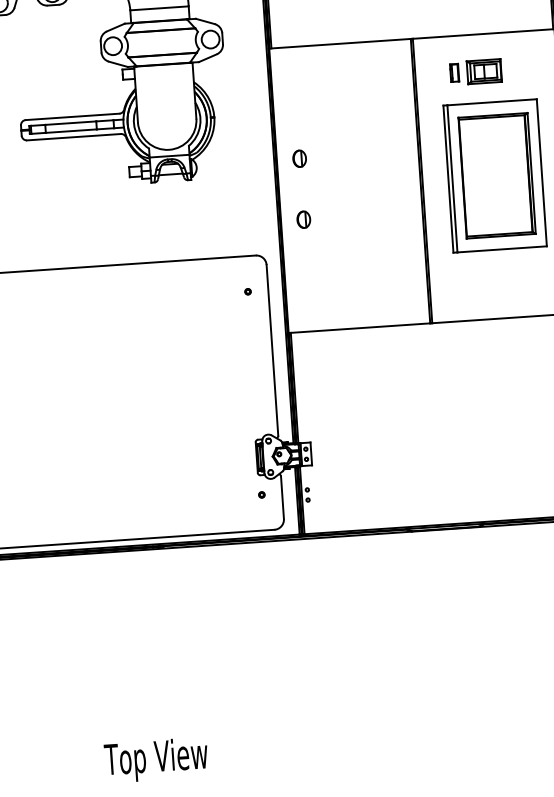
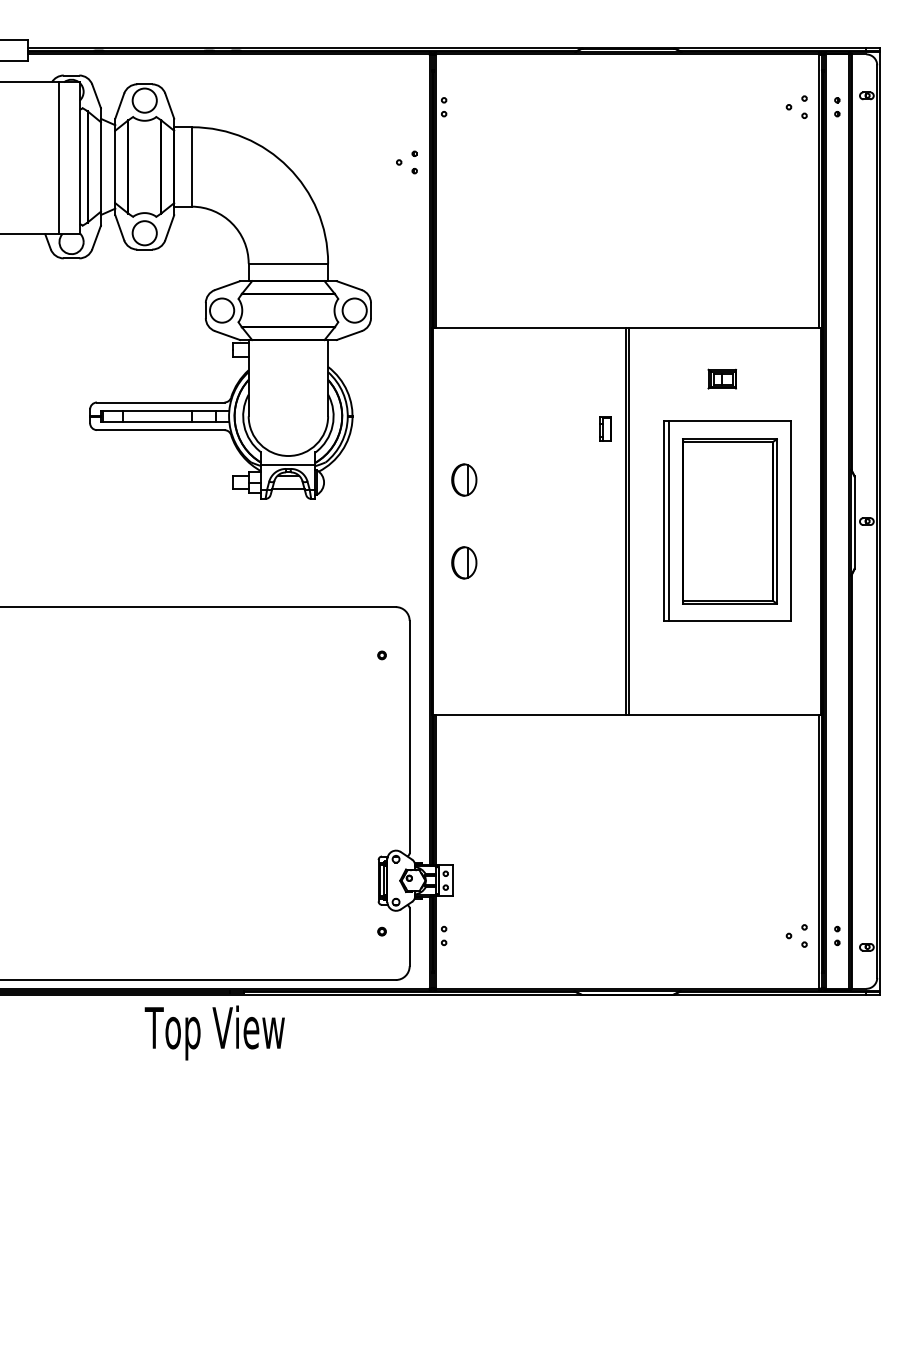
part: (484, 71) -> (722, 378), size x0.6
part: (454, 72) -> (605, 428), moved
part: (299, 159) -> (463, 480), size x1.4
part: (303, 220) -> (463, 563), size x1.4
text: (156, 759) -> (214, 1032), moved

